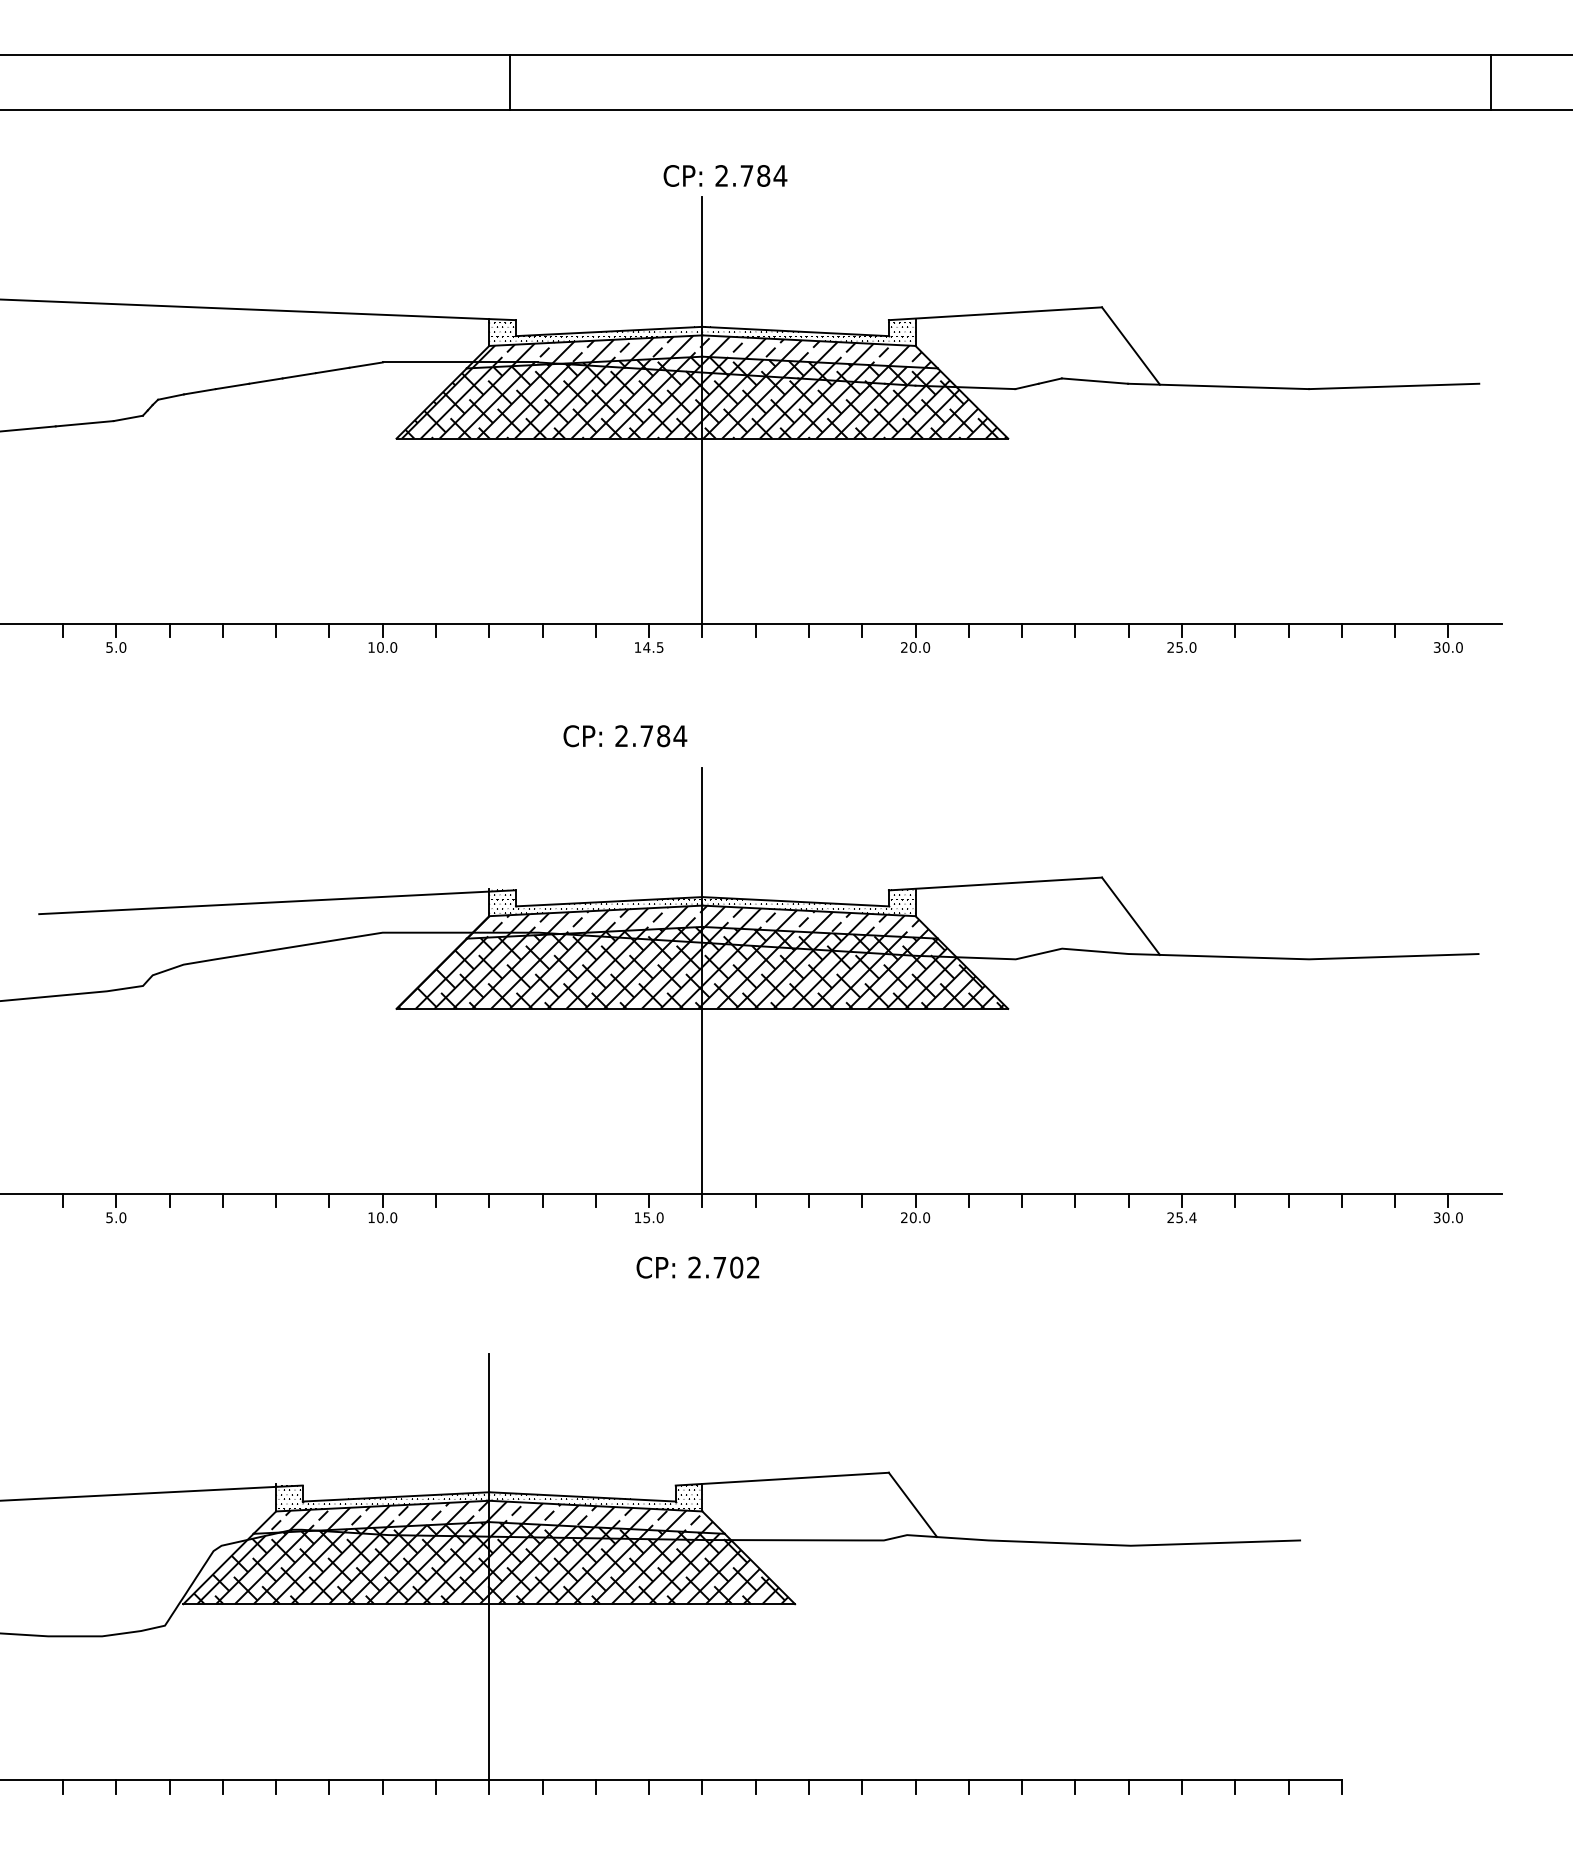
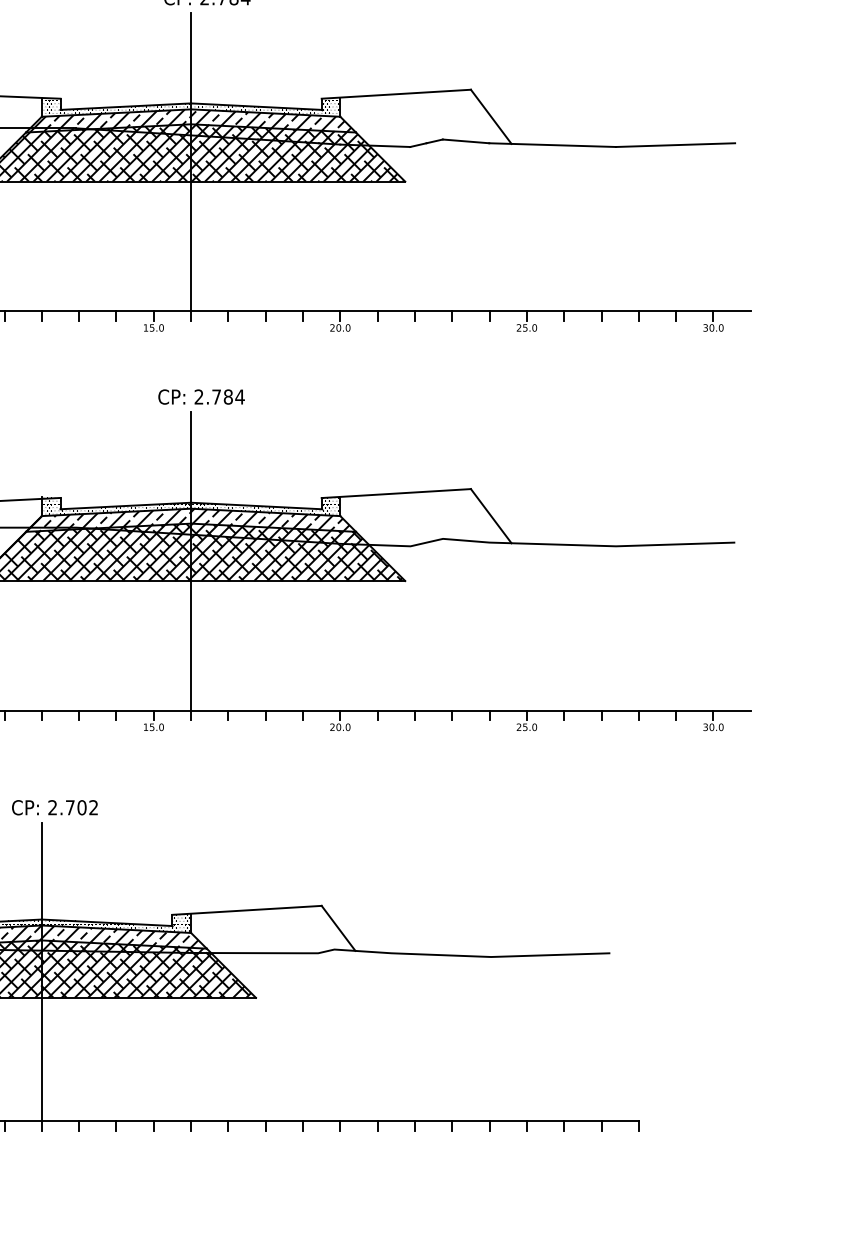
text: (653, 647) -> (156, 327), 14.5 -> 15.0
text: (625, 736) -> (201, 397), moved
text: (1192, 1217) -> (534, 727), 25.4 -> 25.0
text: (697, 1267) -> (54, 807), moved

